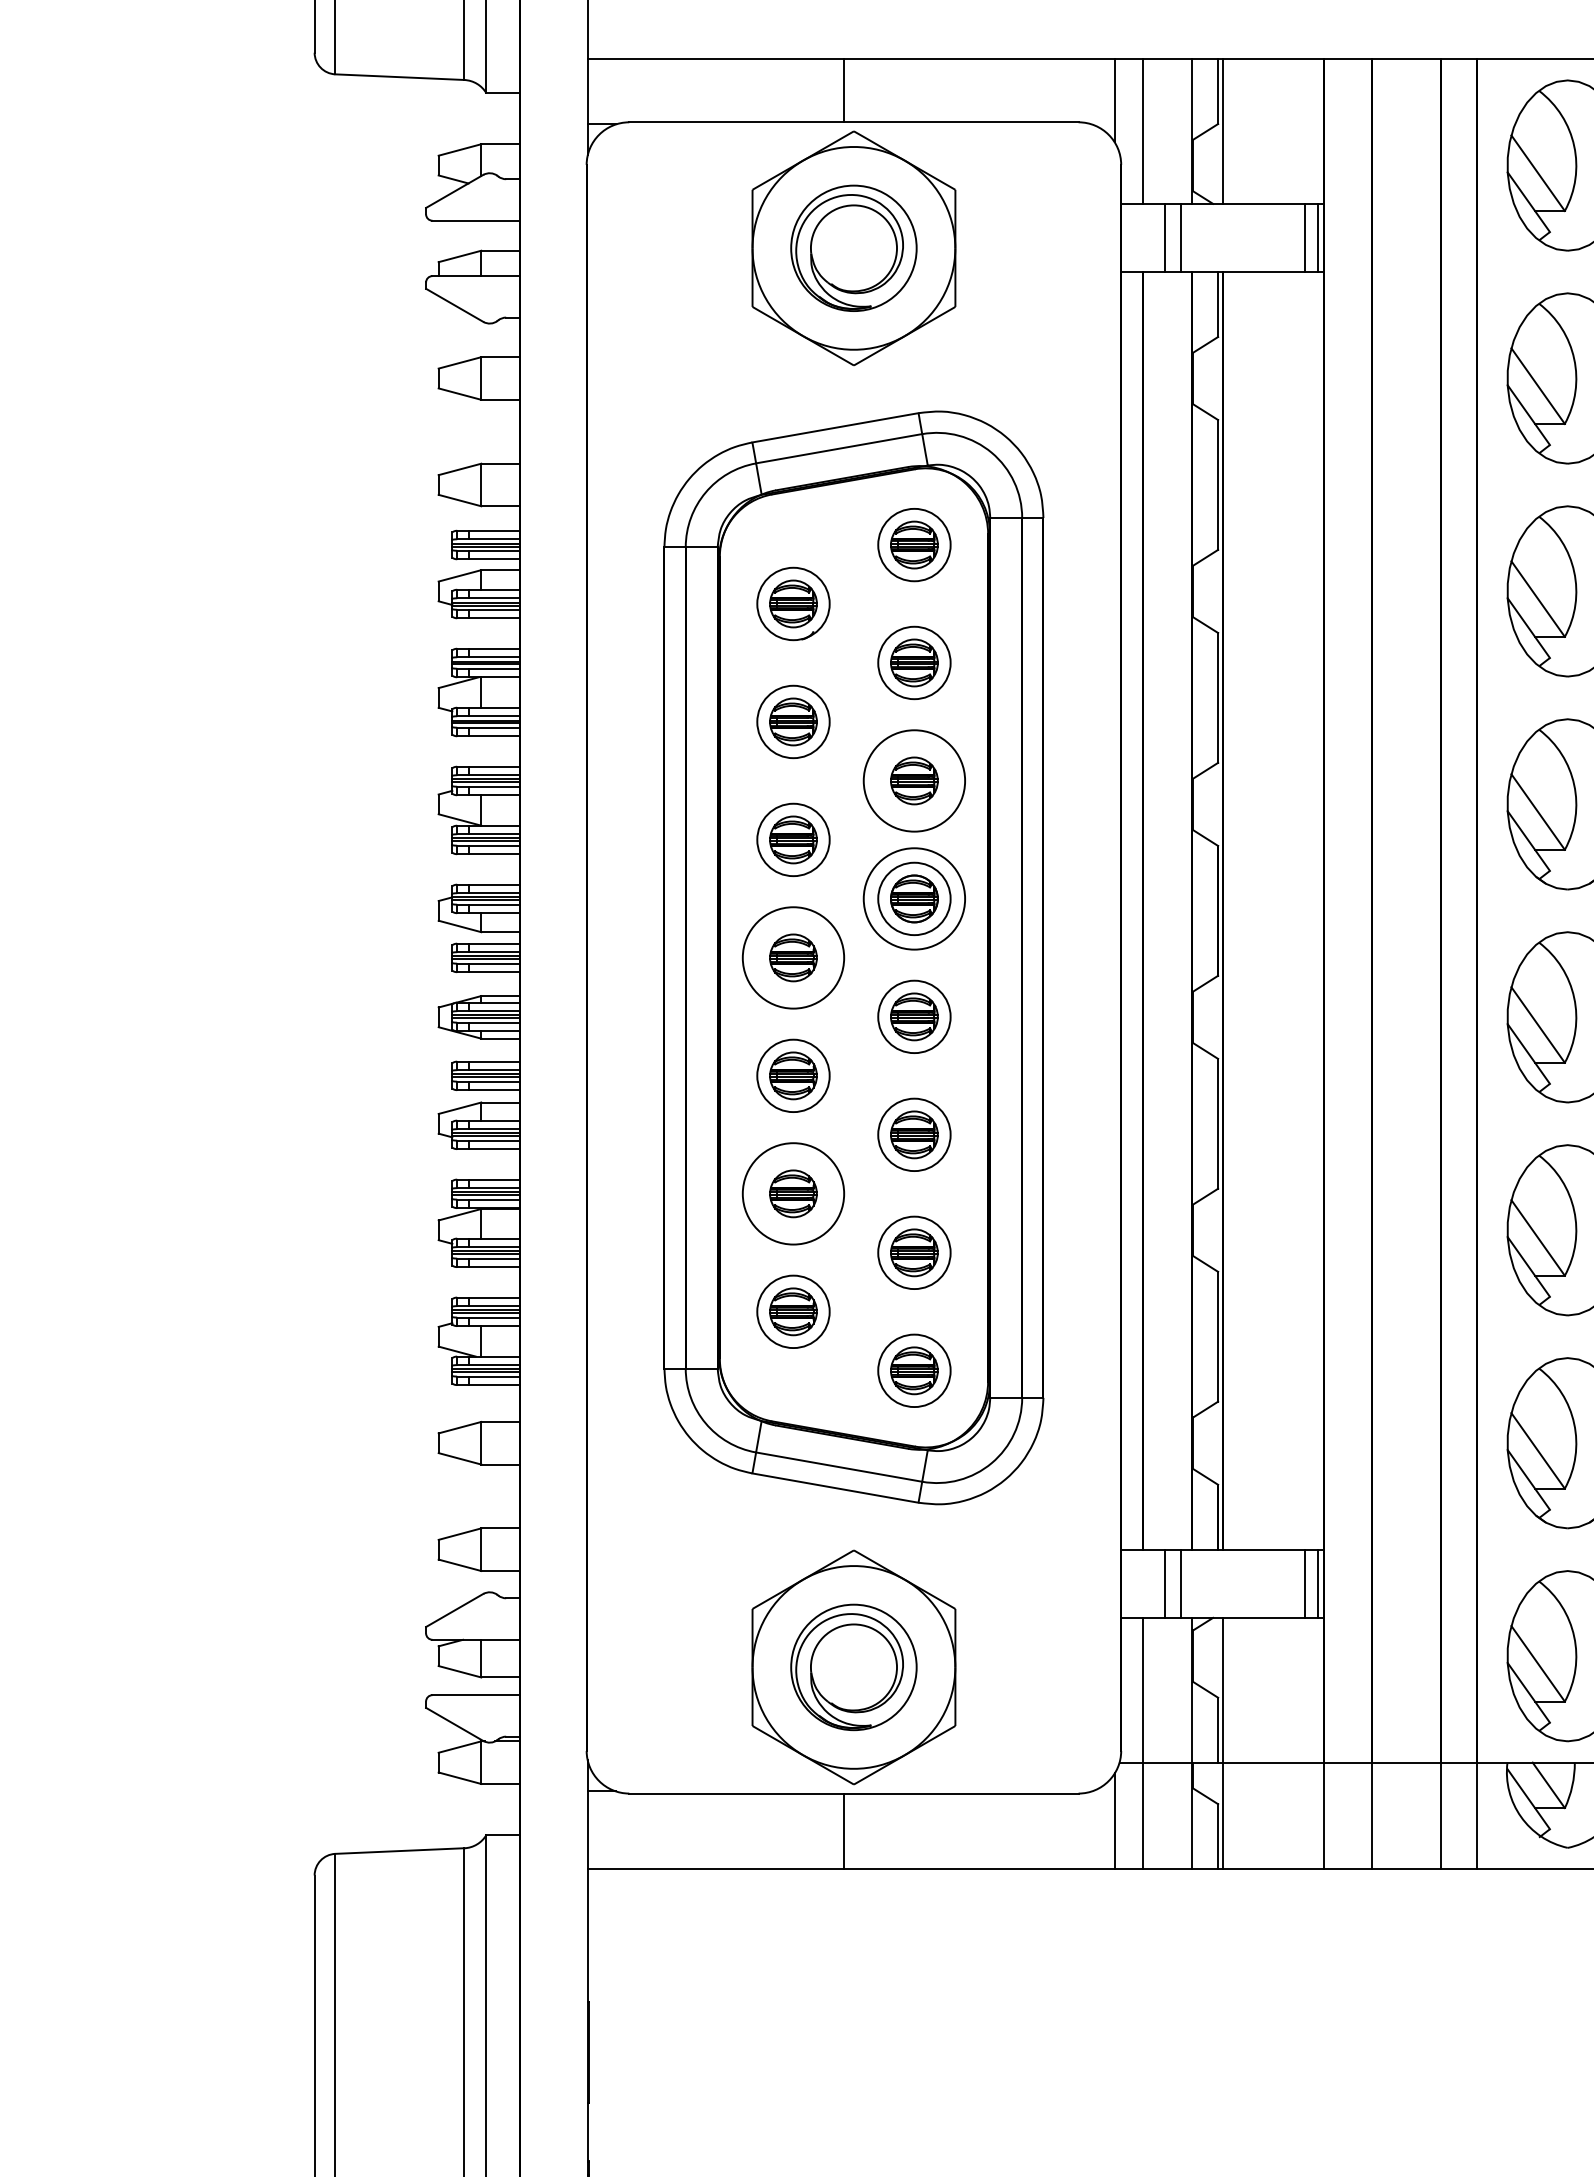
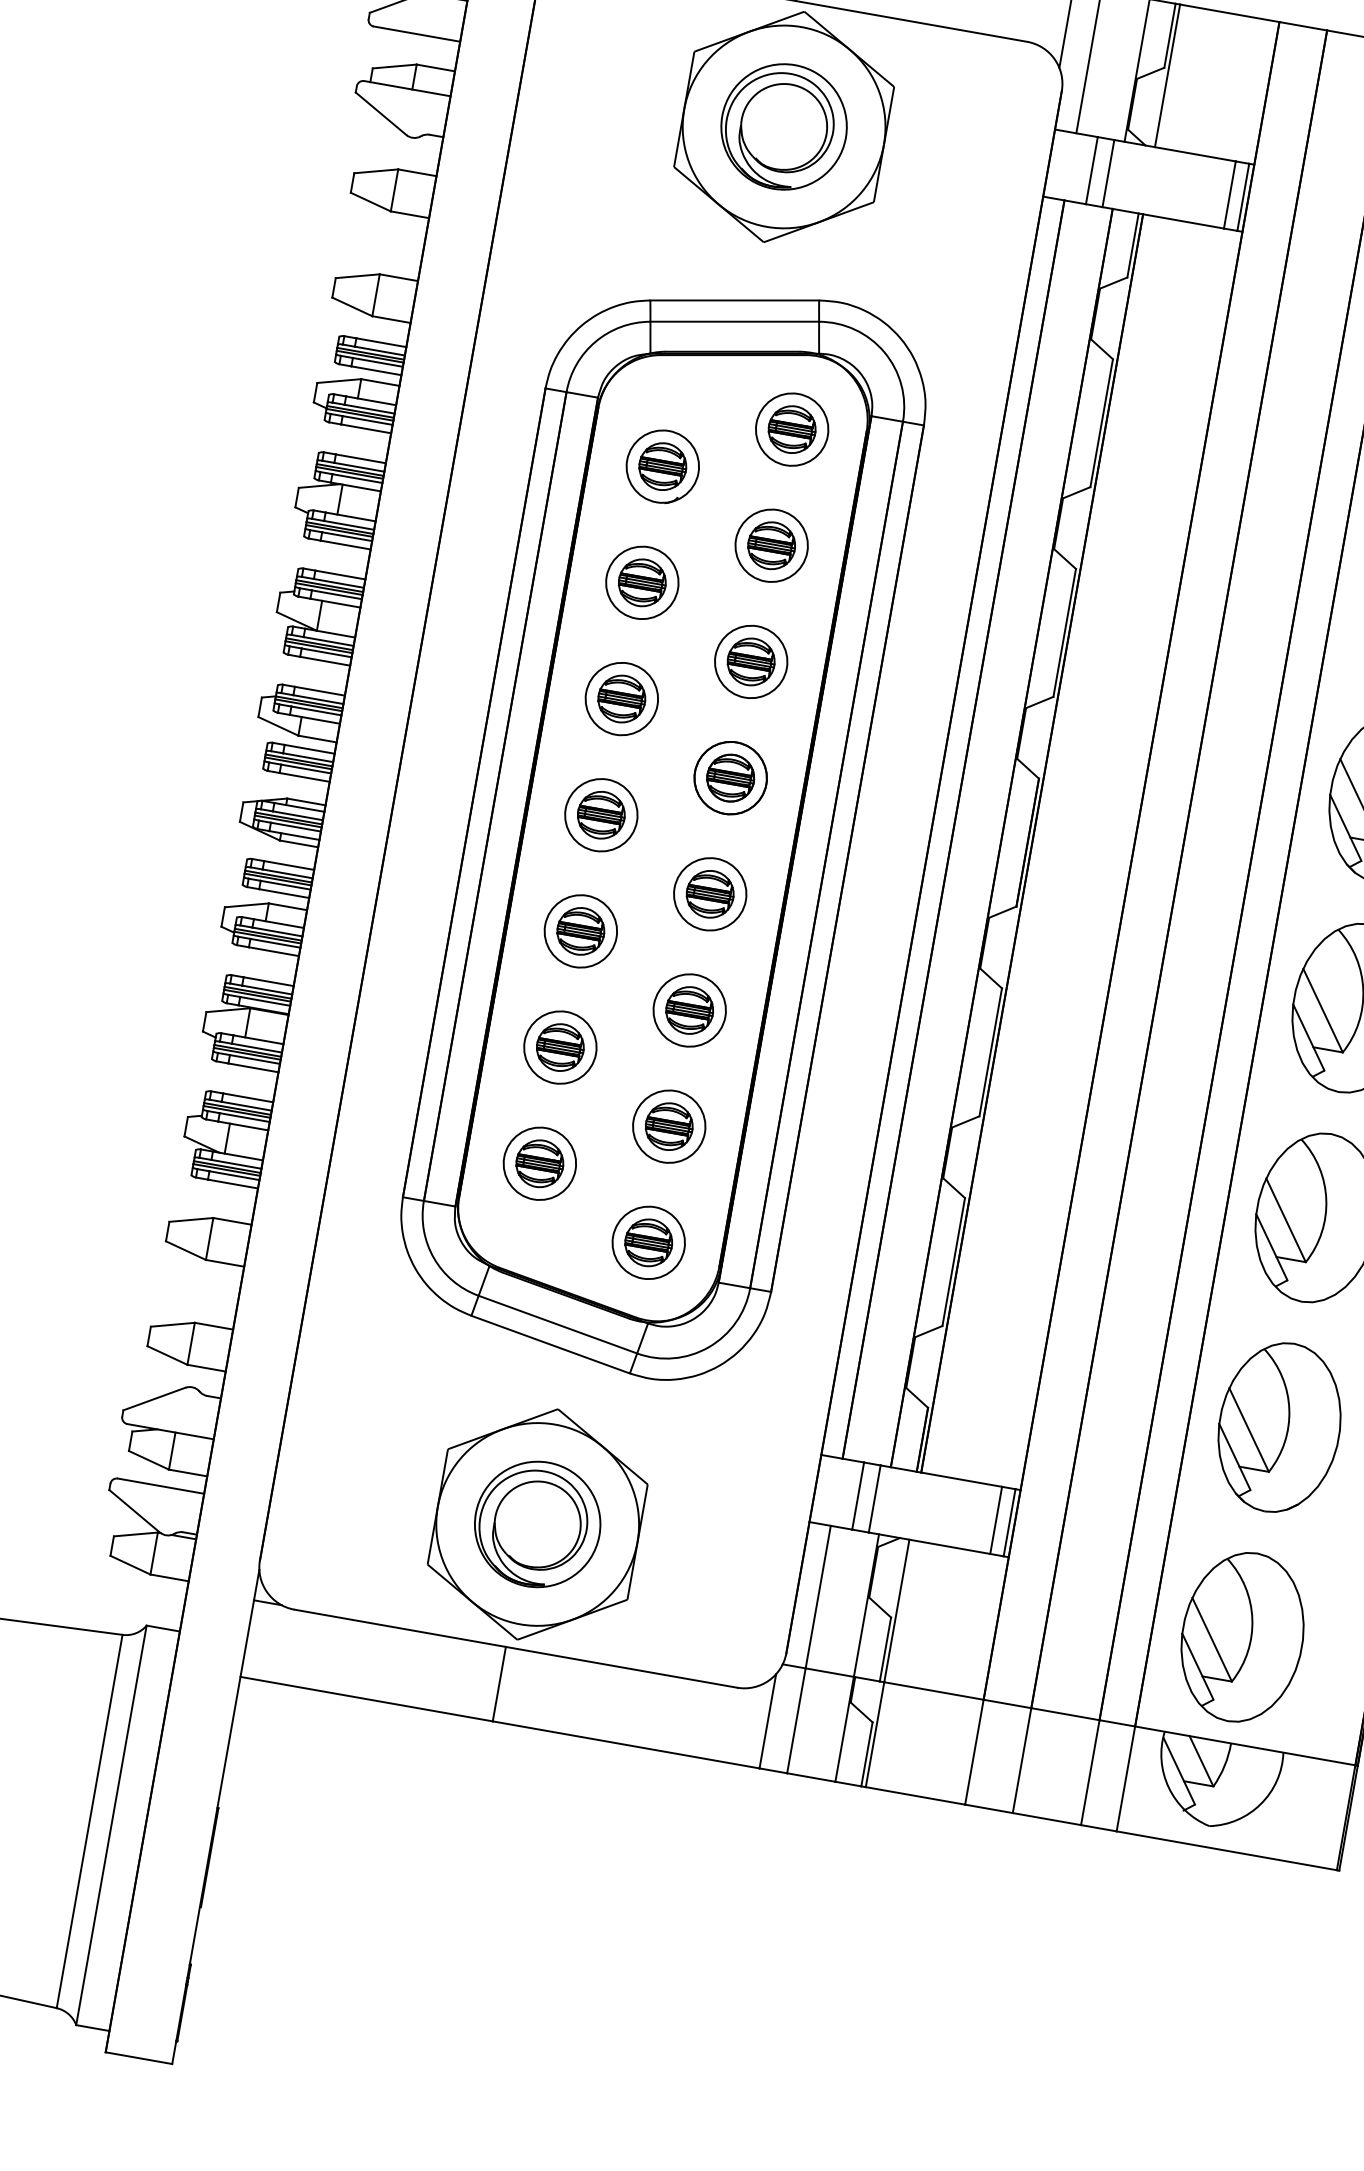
circle: (914, 780) -> (751, 661), size x0.71
circle: (914, 898) -> (730, 777), size x0.71
circle: (793, 957) -> (601, 814), size x0.71
circle: (793, 1193) -> (560, 1047), size x0.71

